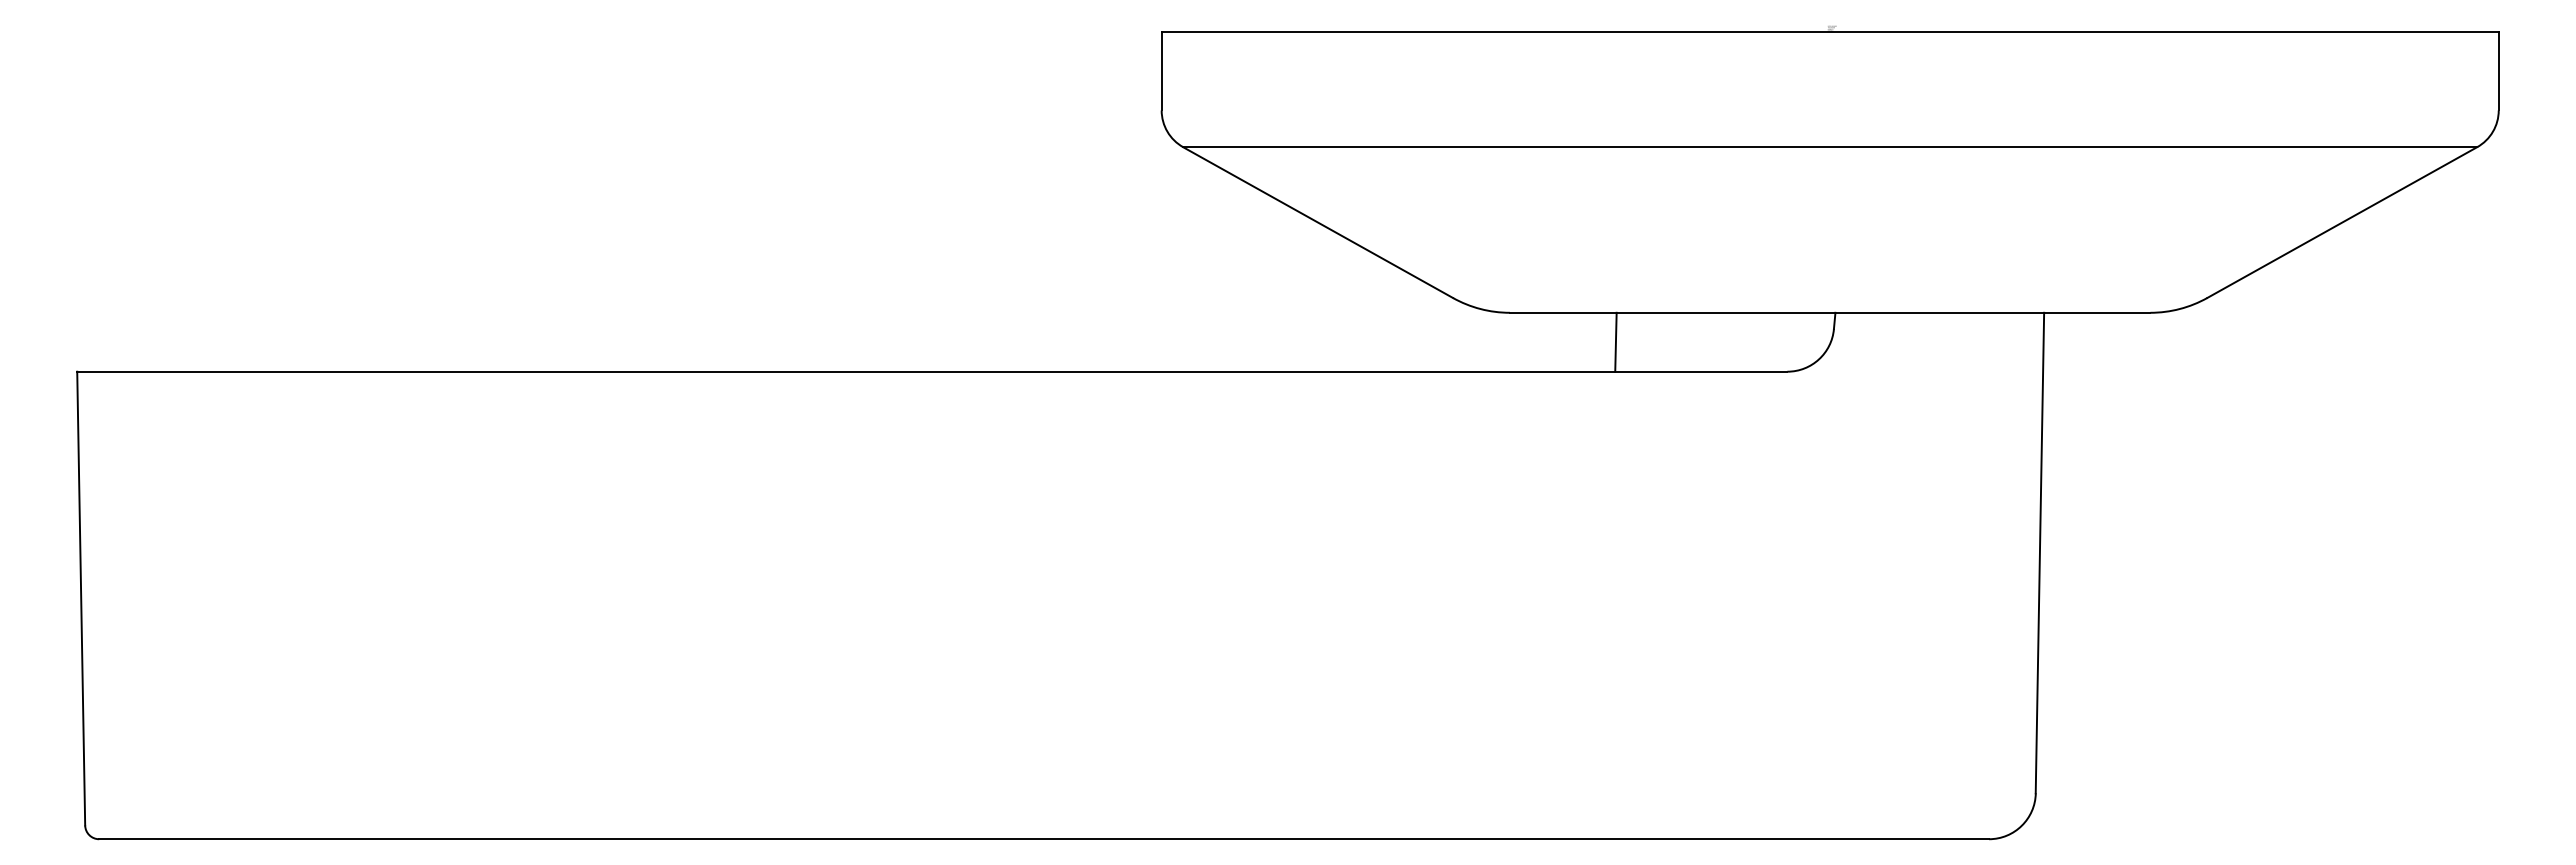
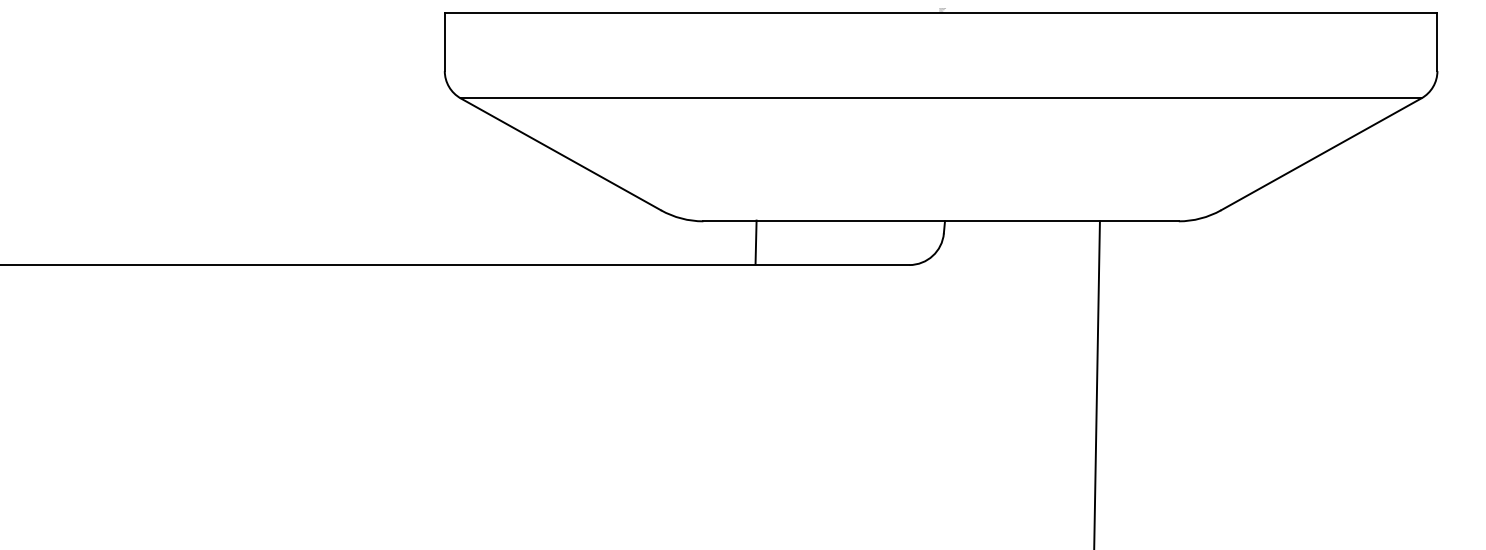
line: (1615, 341) -> (755, 241), moved

